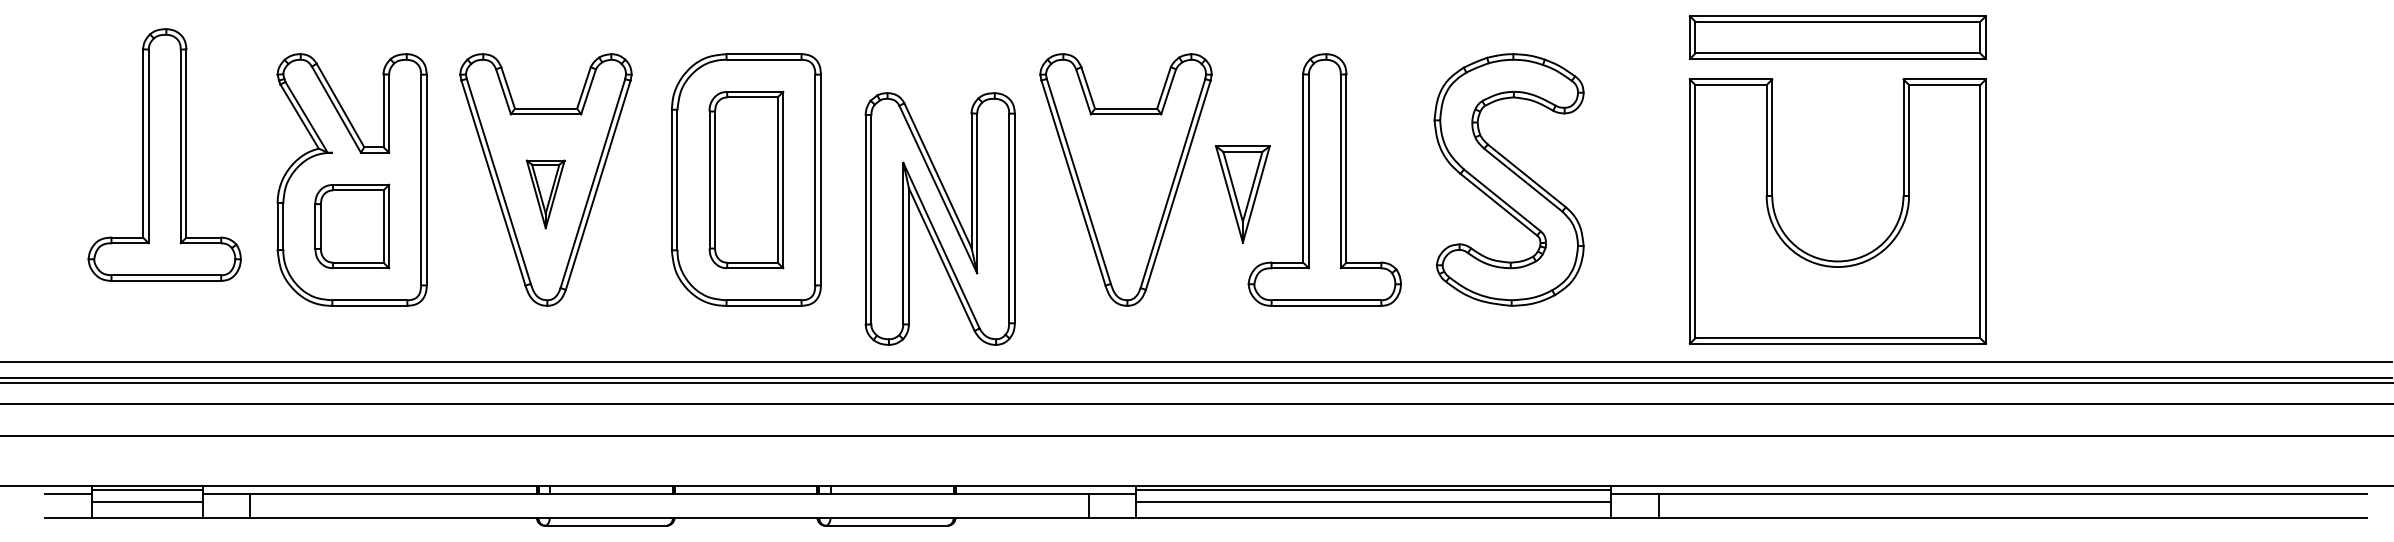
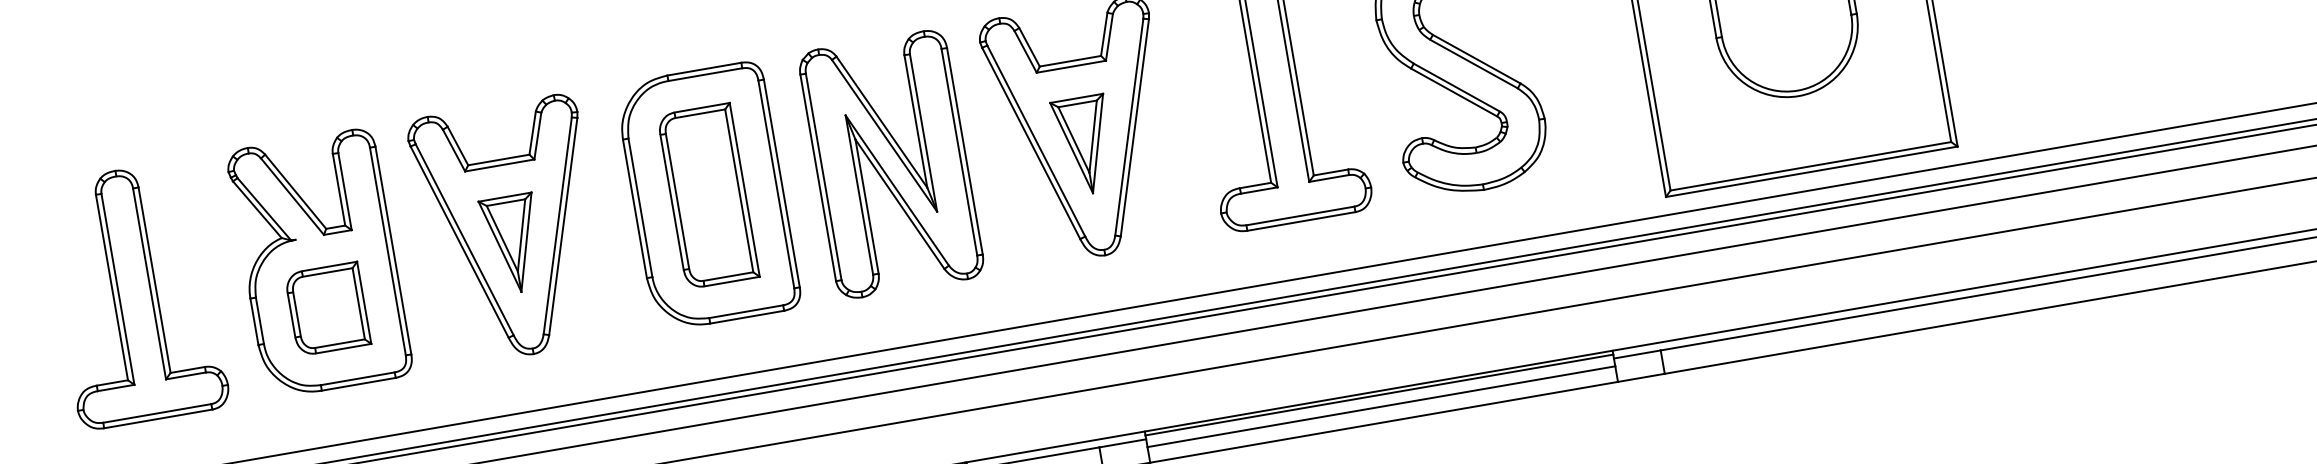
part: (164, 154) -> (134, 294), moved
part: (545, 194) -> (512, 244), size x1.43
part: (1242, 194) -> (1084, 145), moved
part: (939, 218) -> (890, 164), moved

